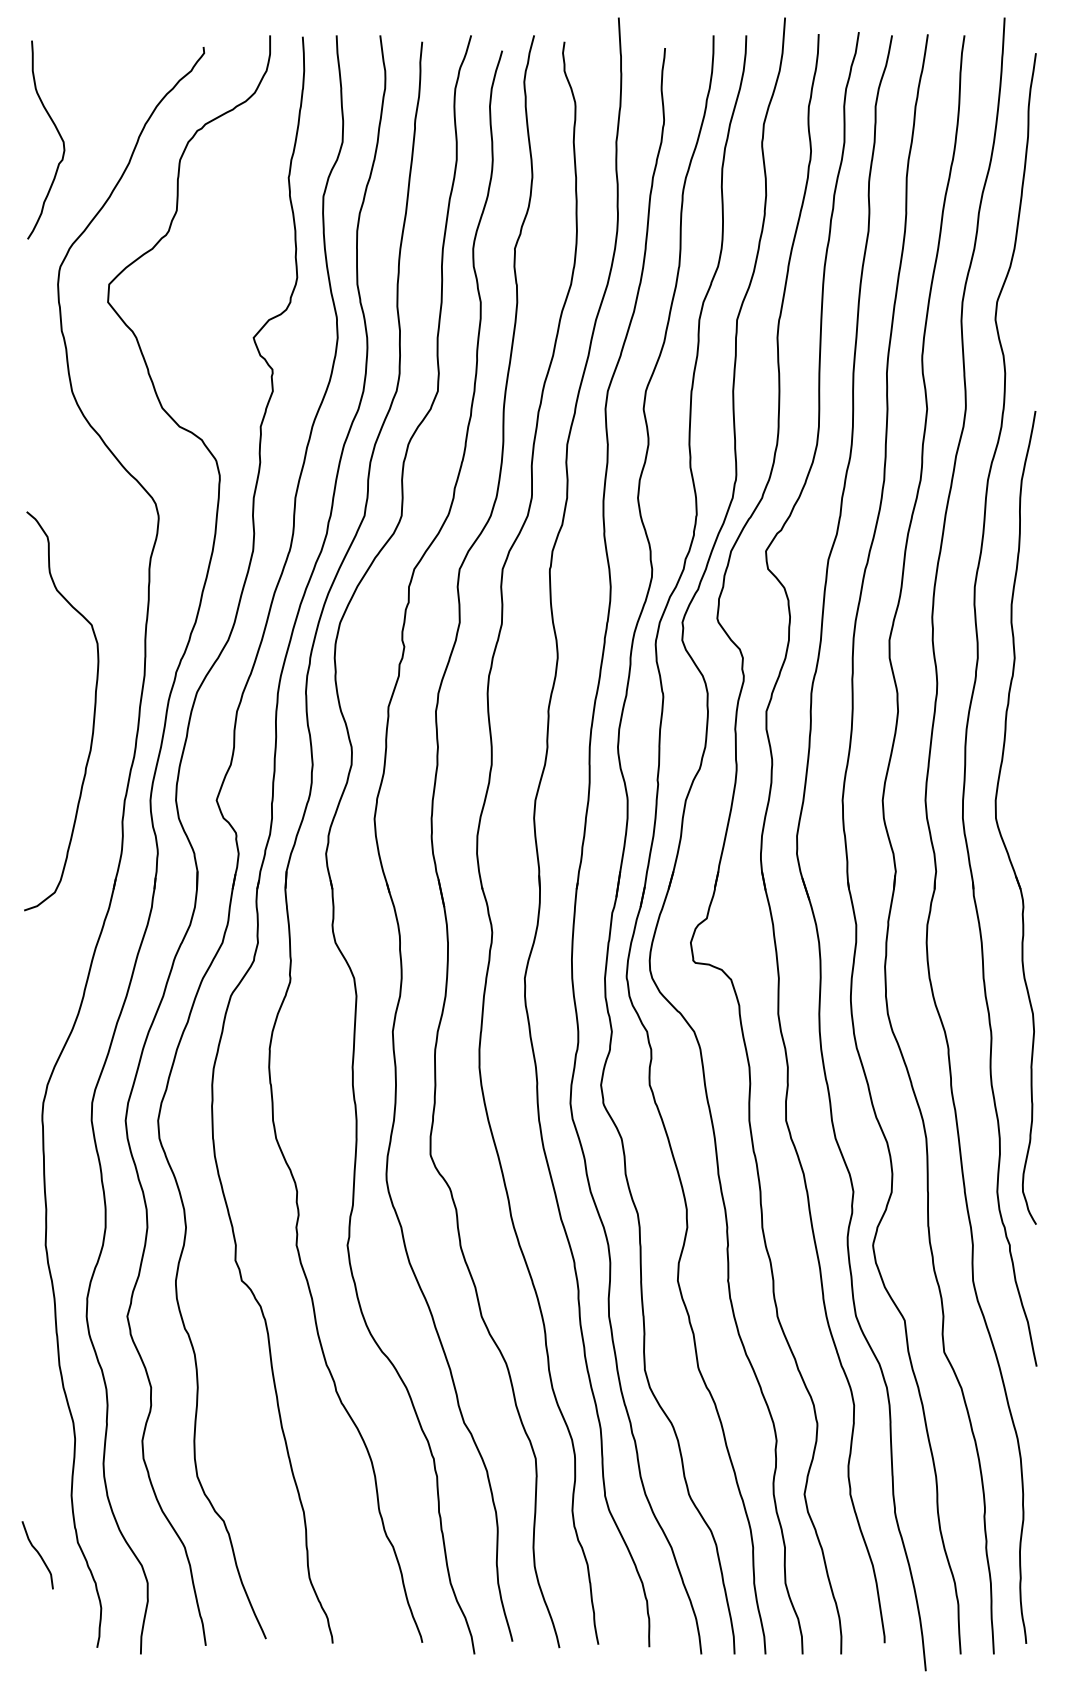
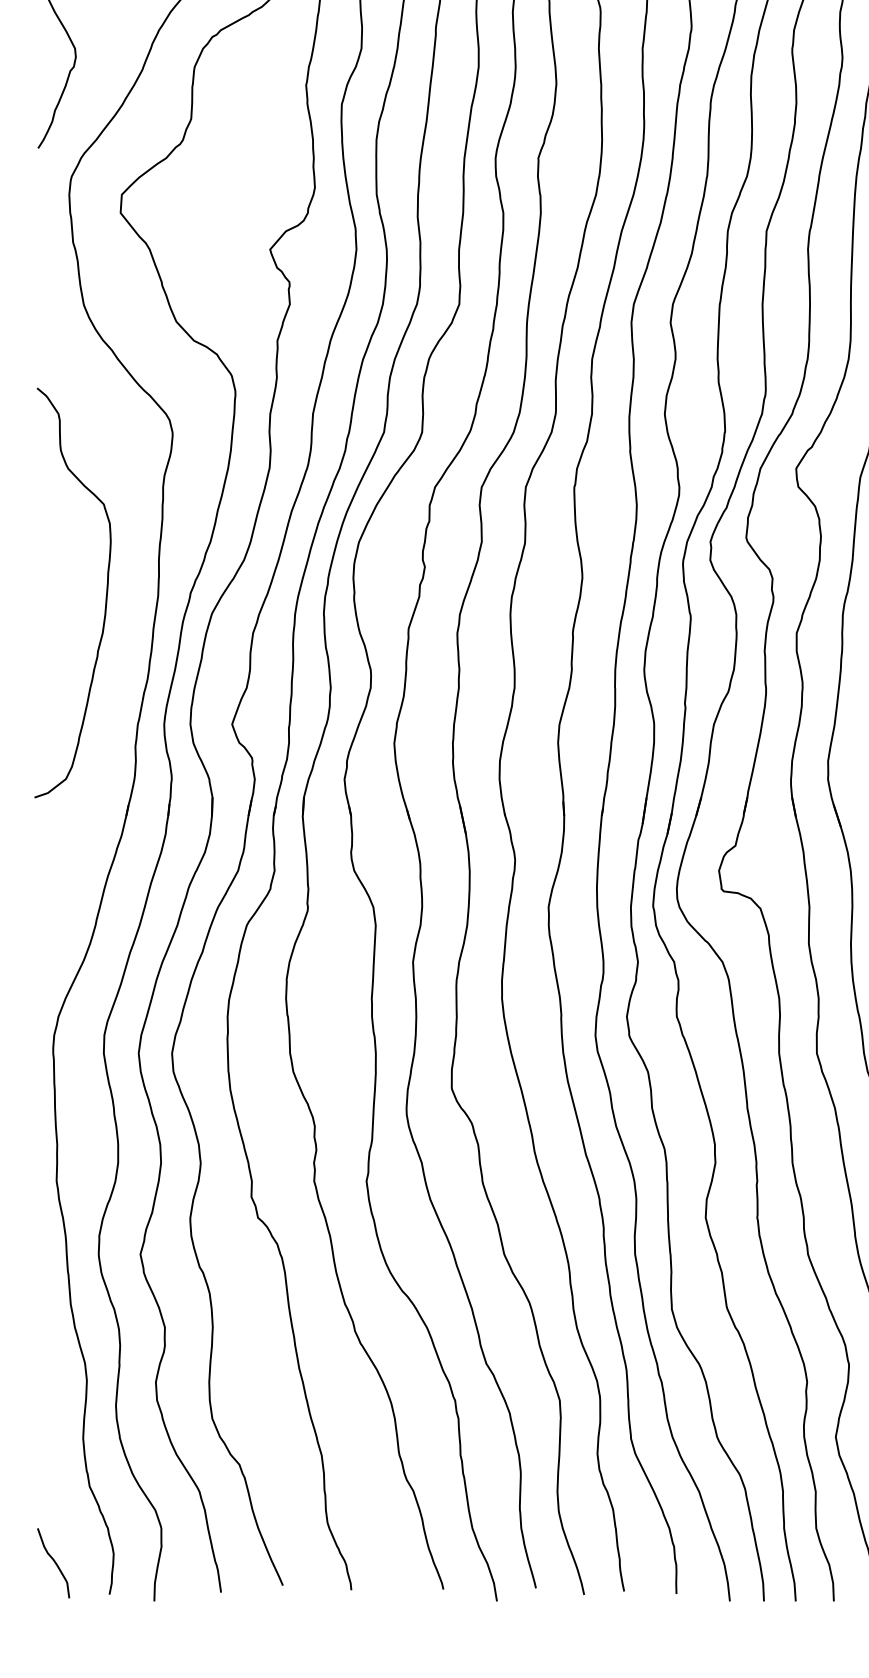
curve: (93, 711) -> (105, 593), moved
curve: (38, 1554) -> (54, 1562), moved

